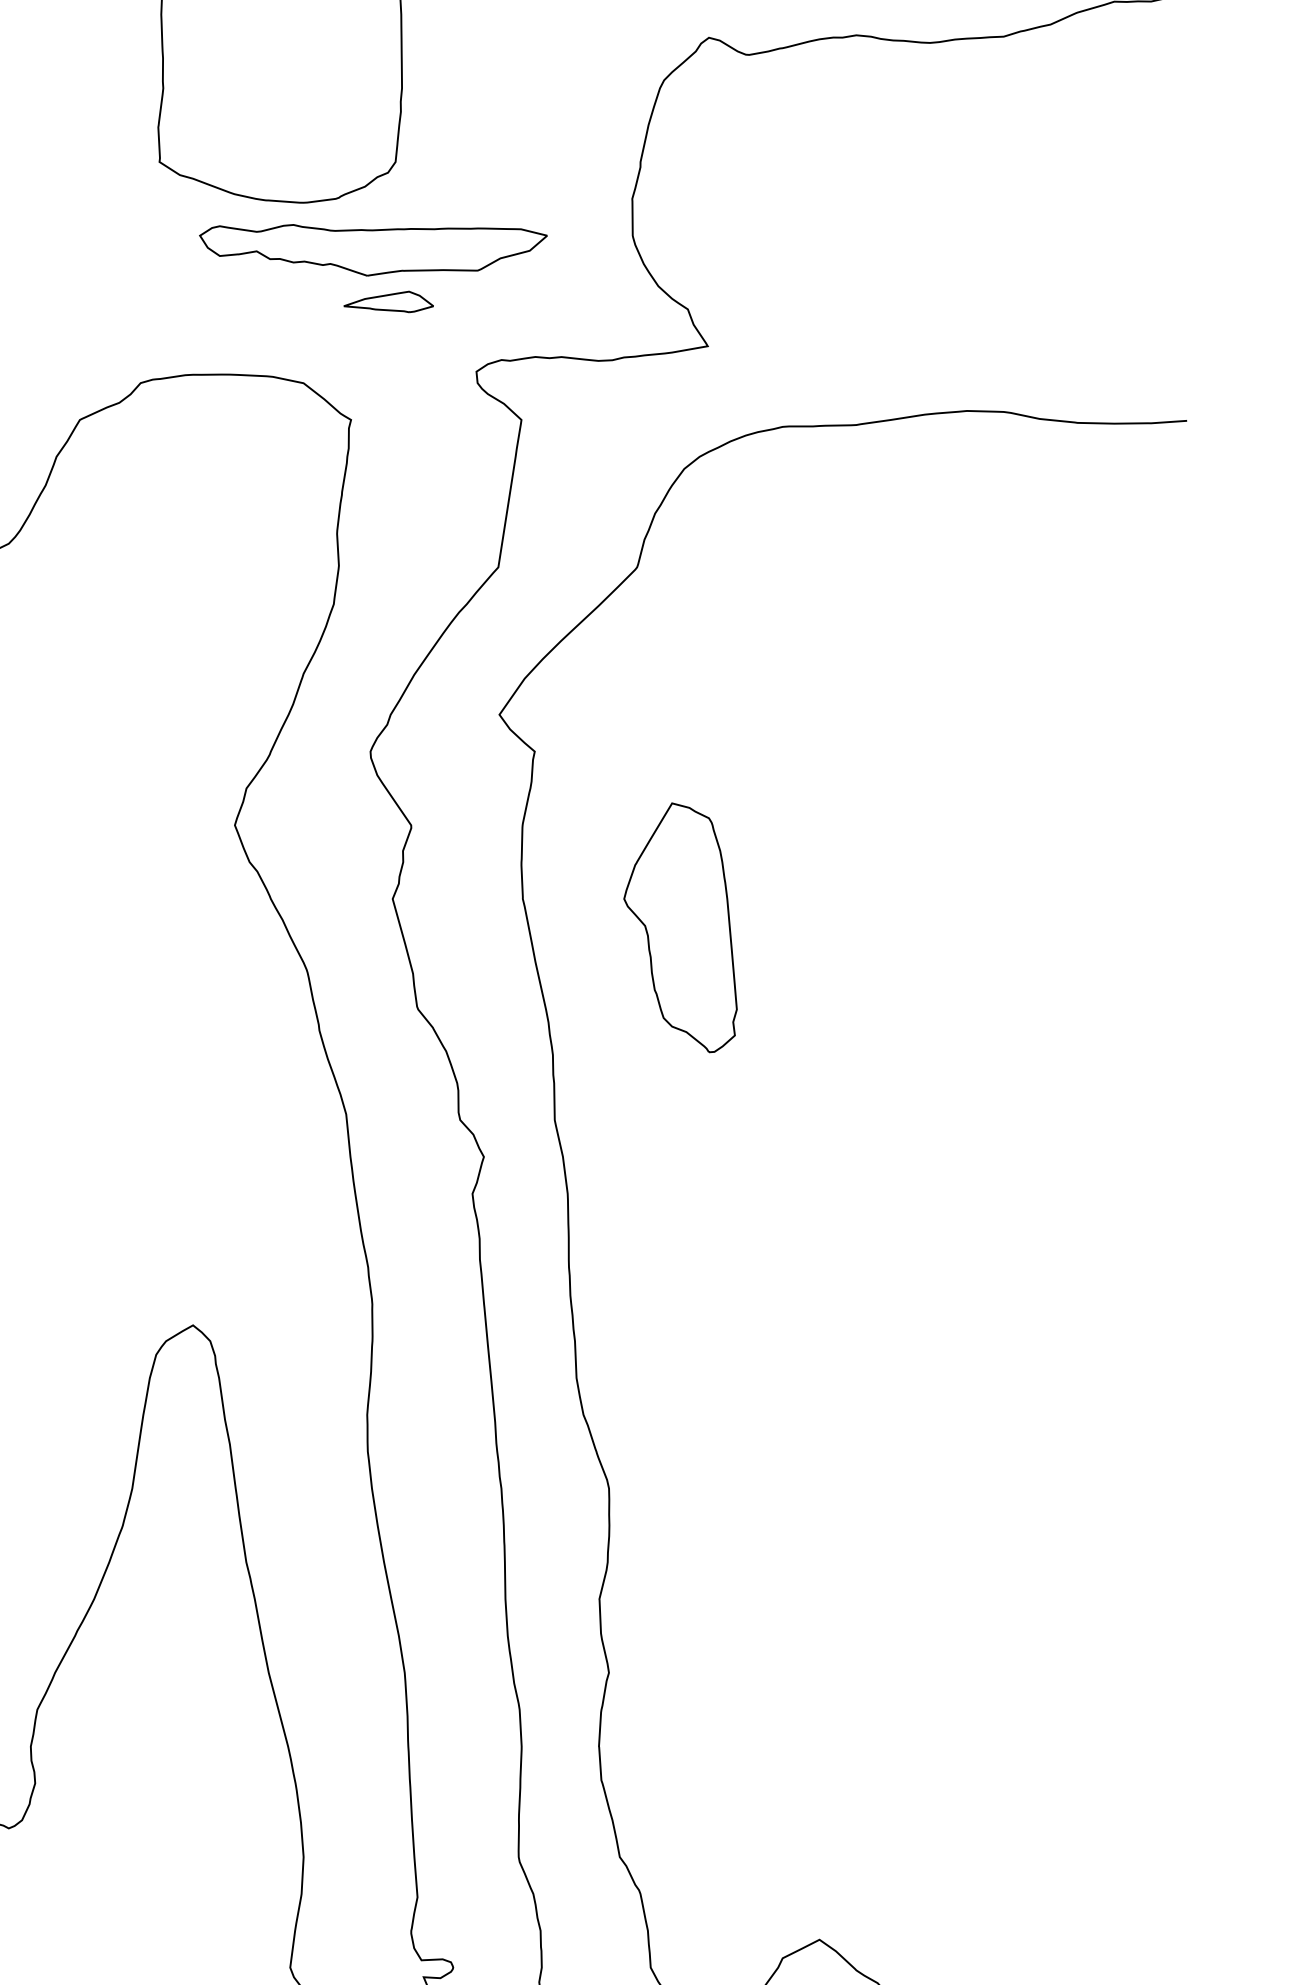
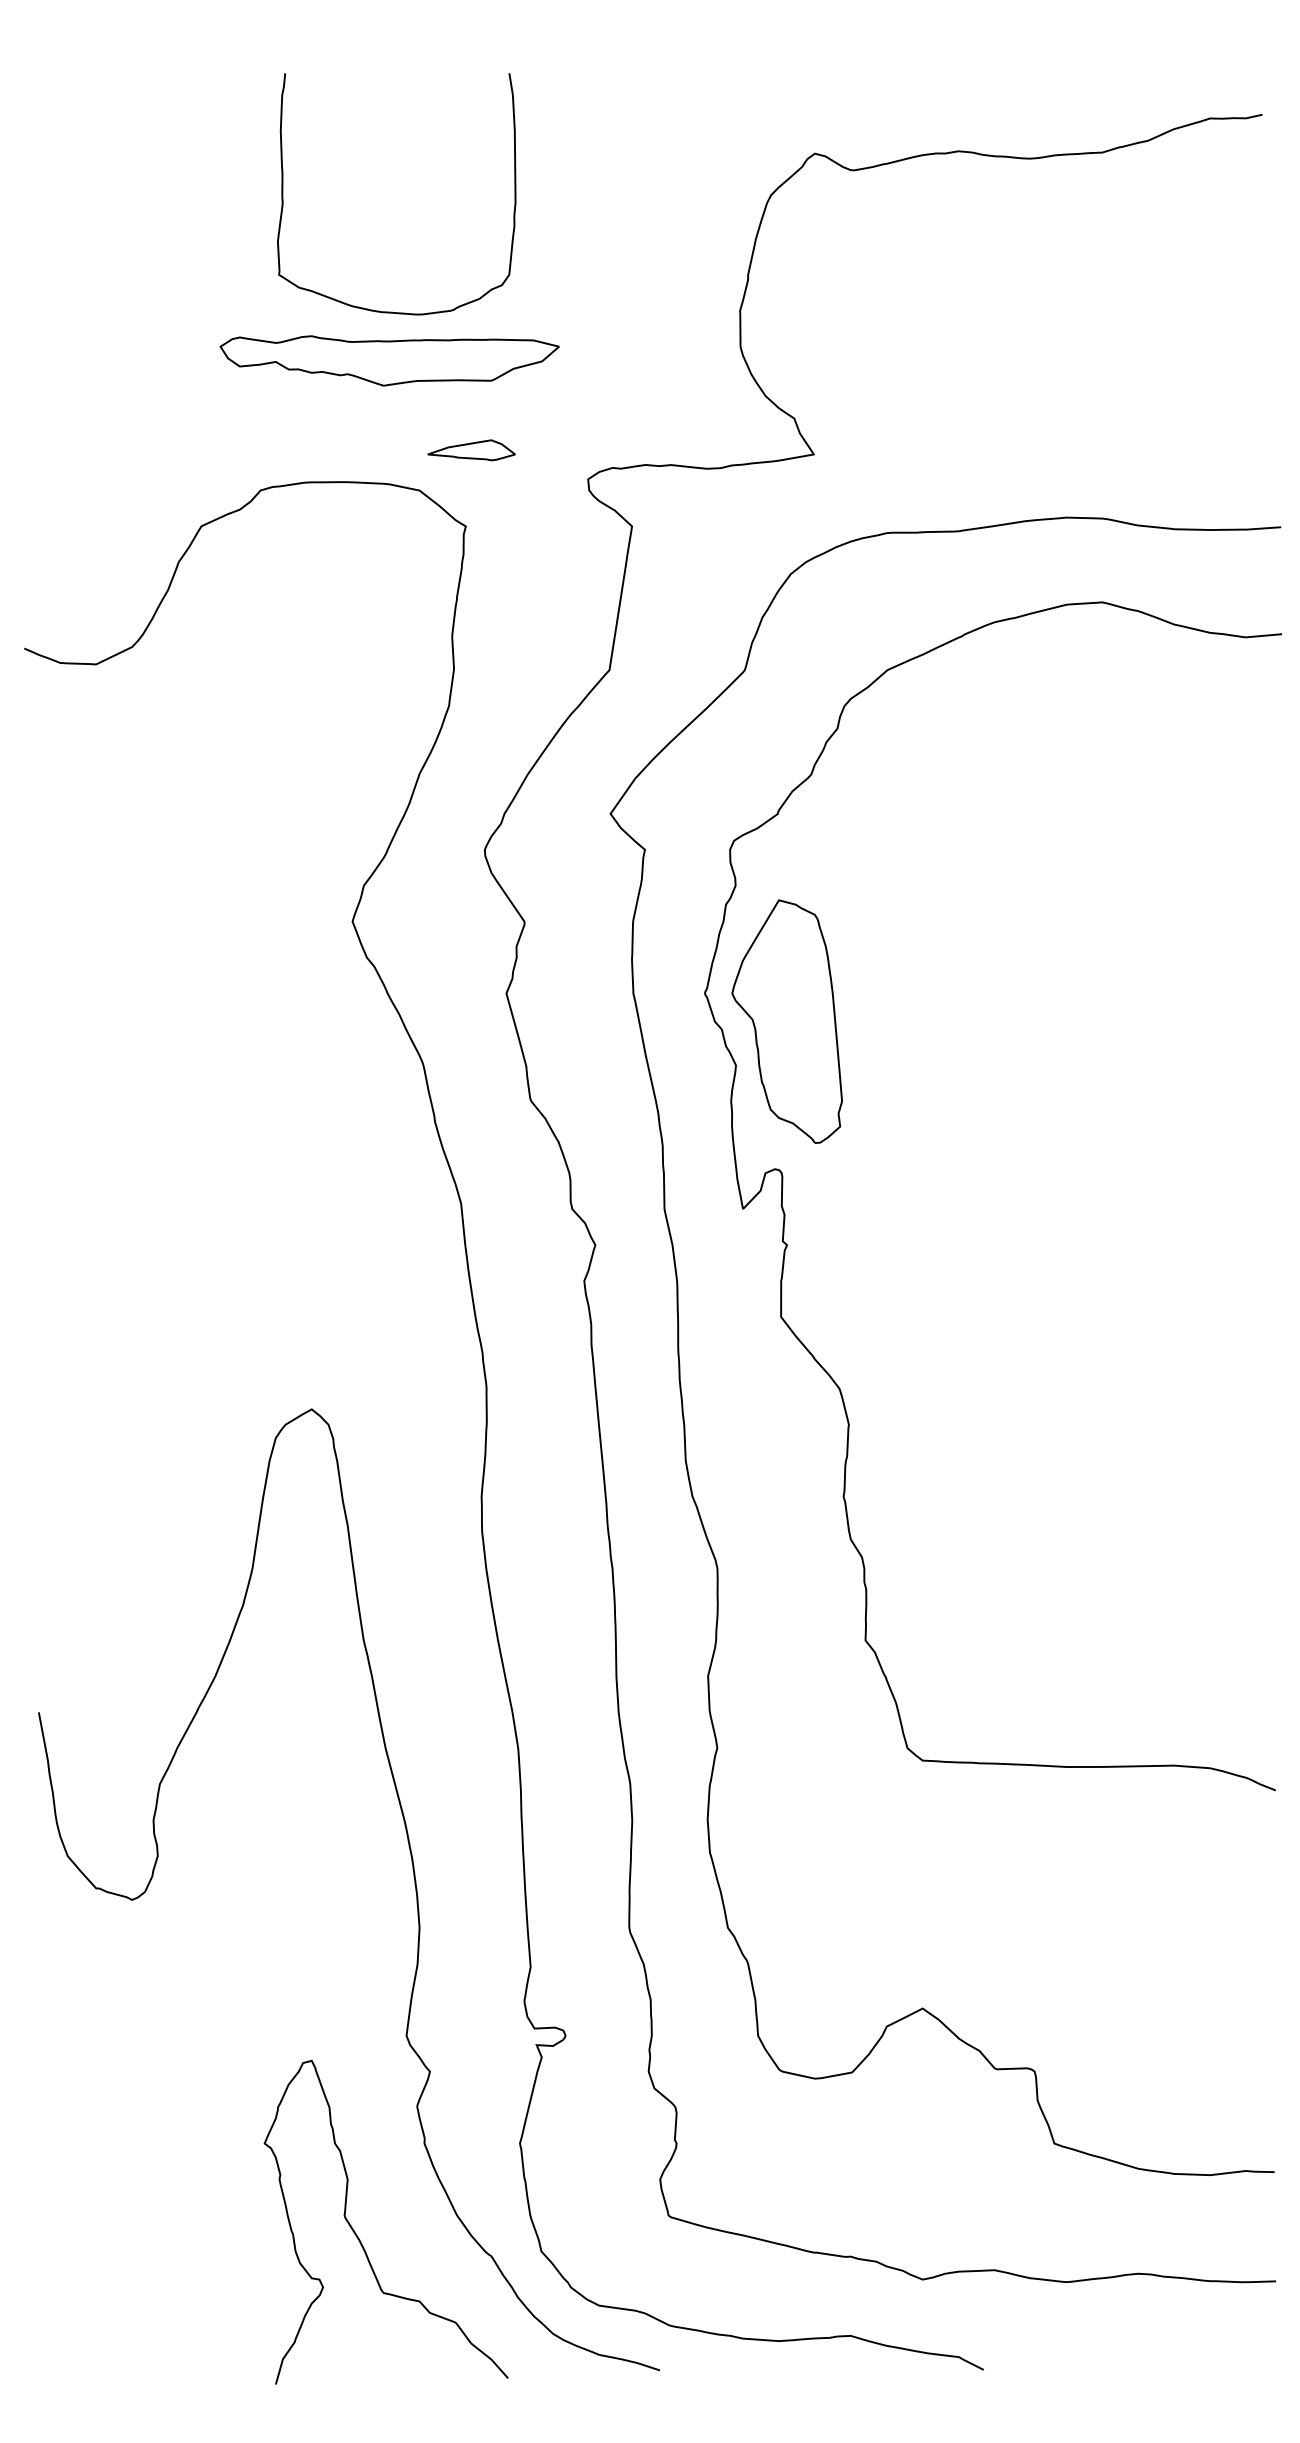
part: (373, 249) -> (389, 360), moved
part: (388, 302) -> (471, 450), moved
curve: (678, 1124) -> (785, 1213), added

